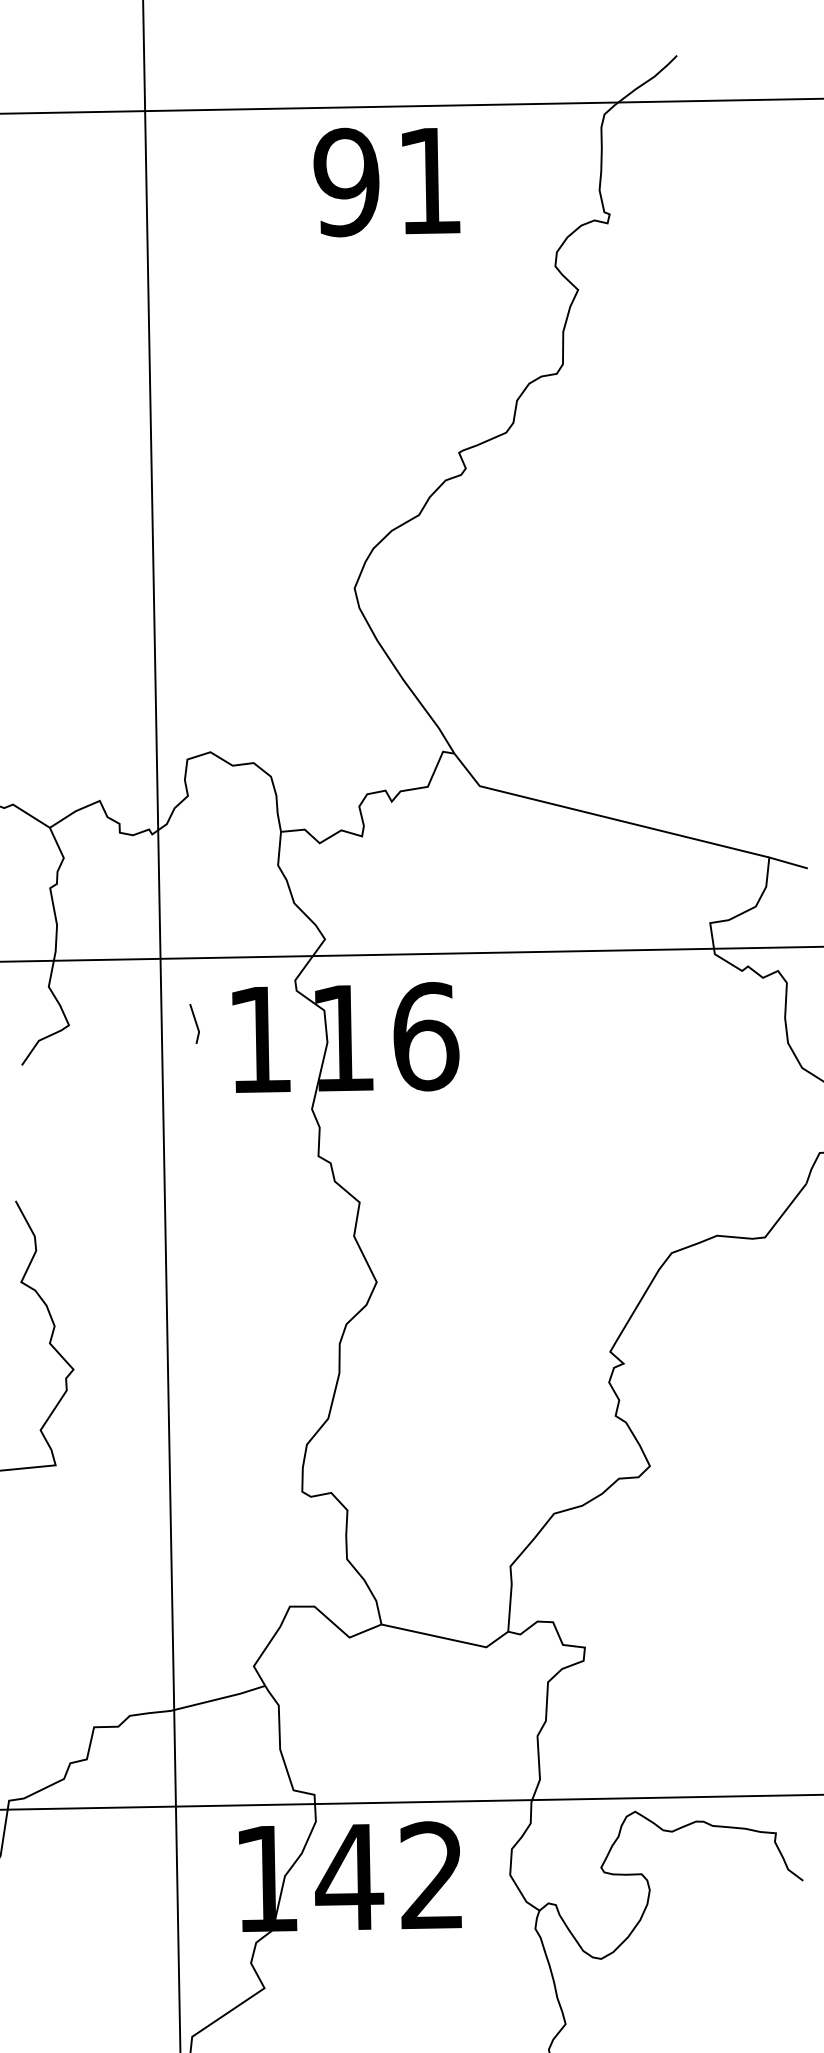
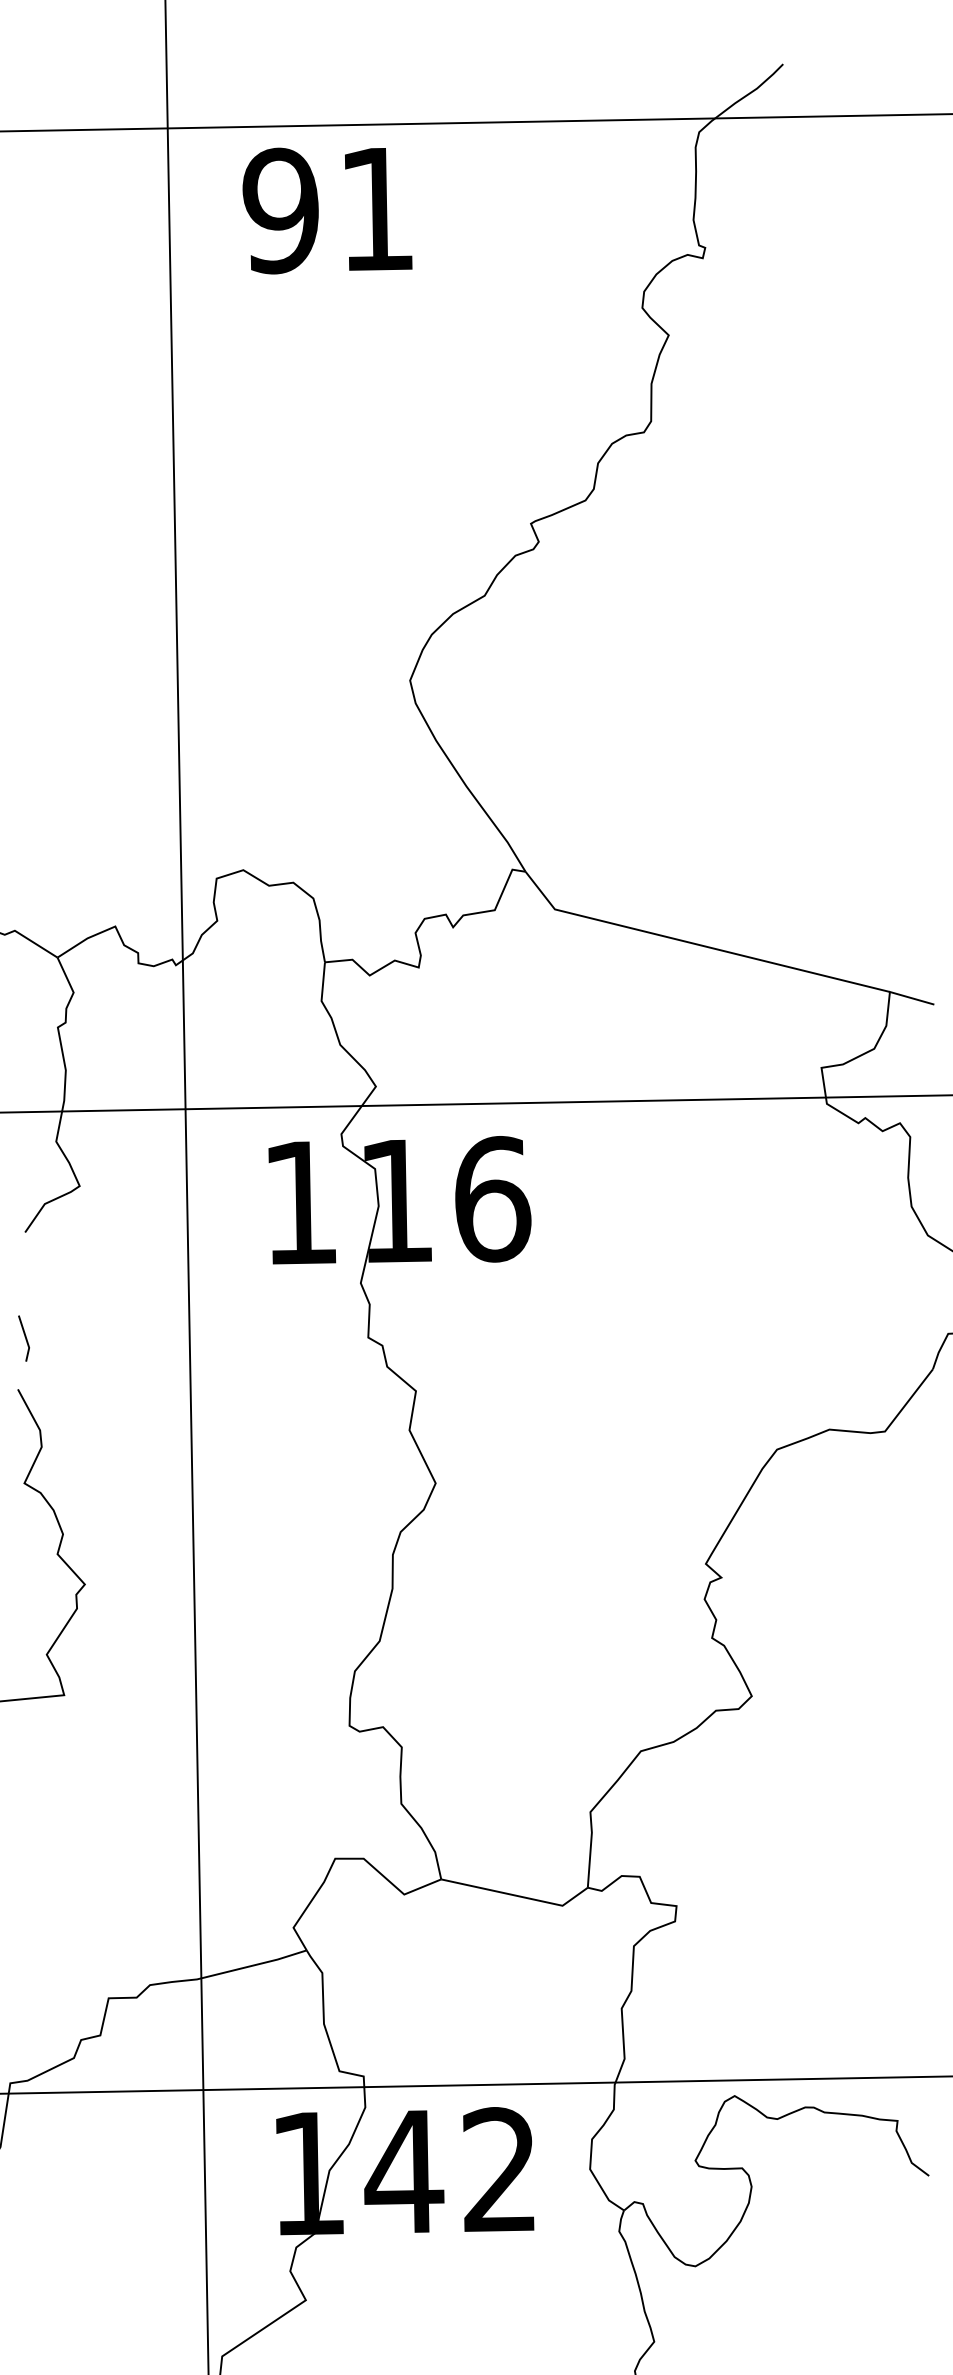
text: (386, 182) -> (327, 210), moved
line: (195, 1023) -> (24, 1337), moved

